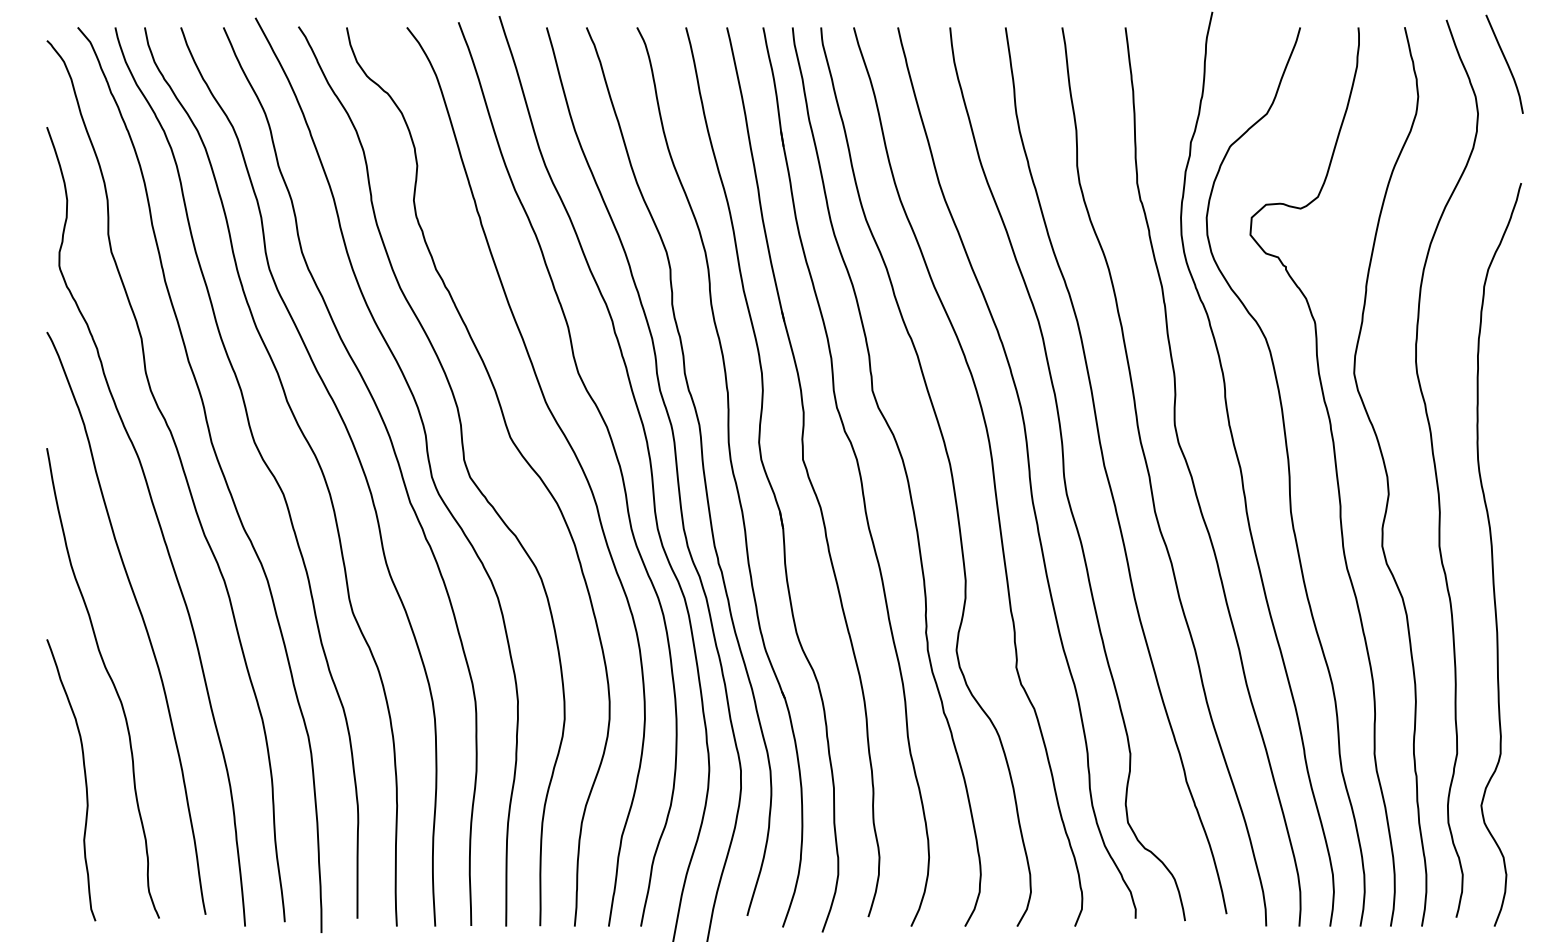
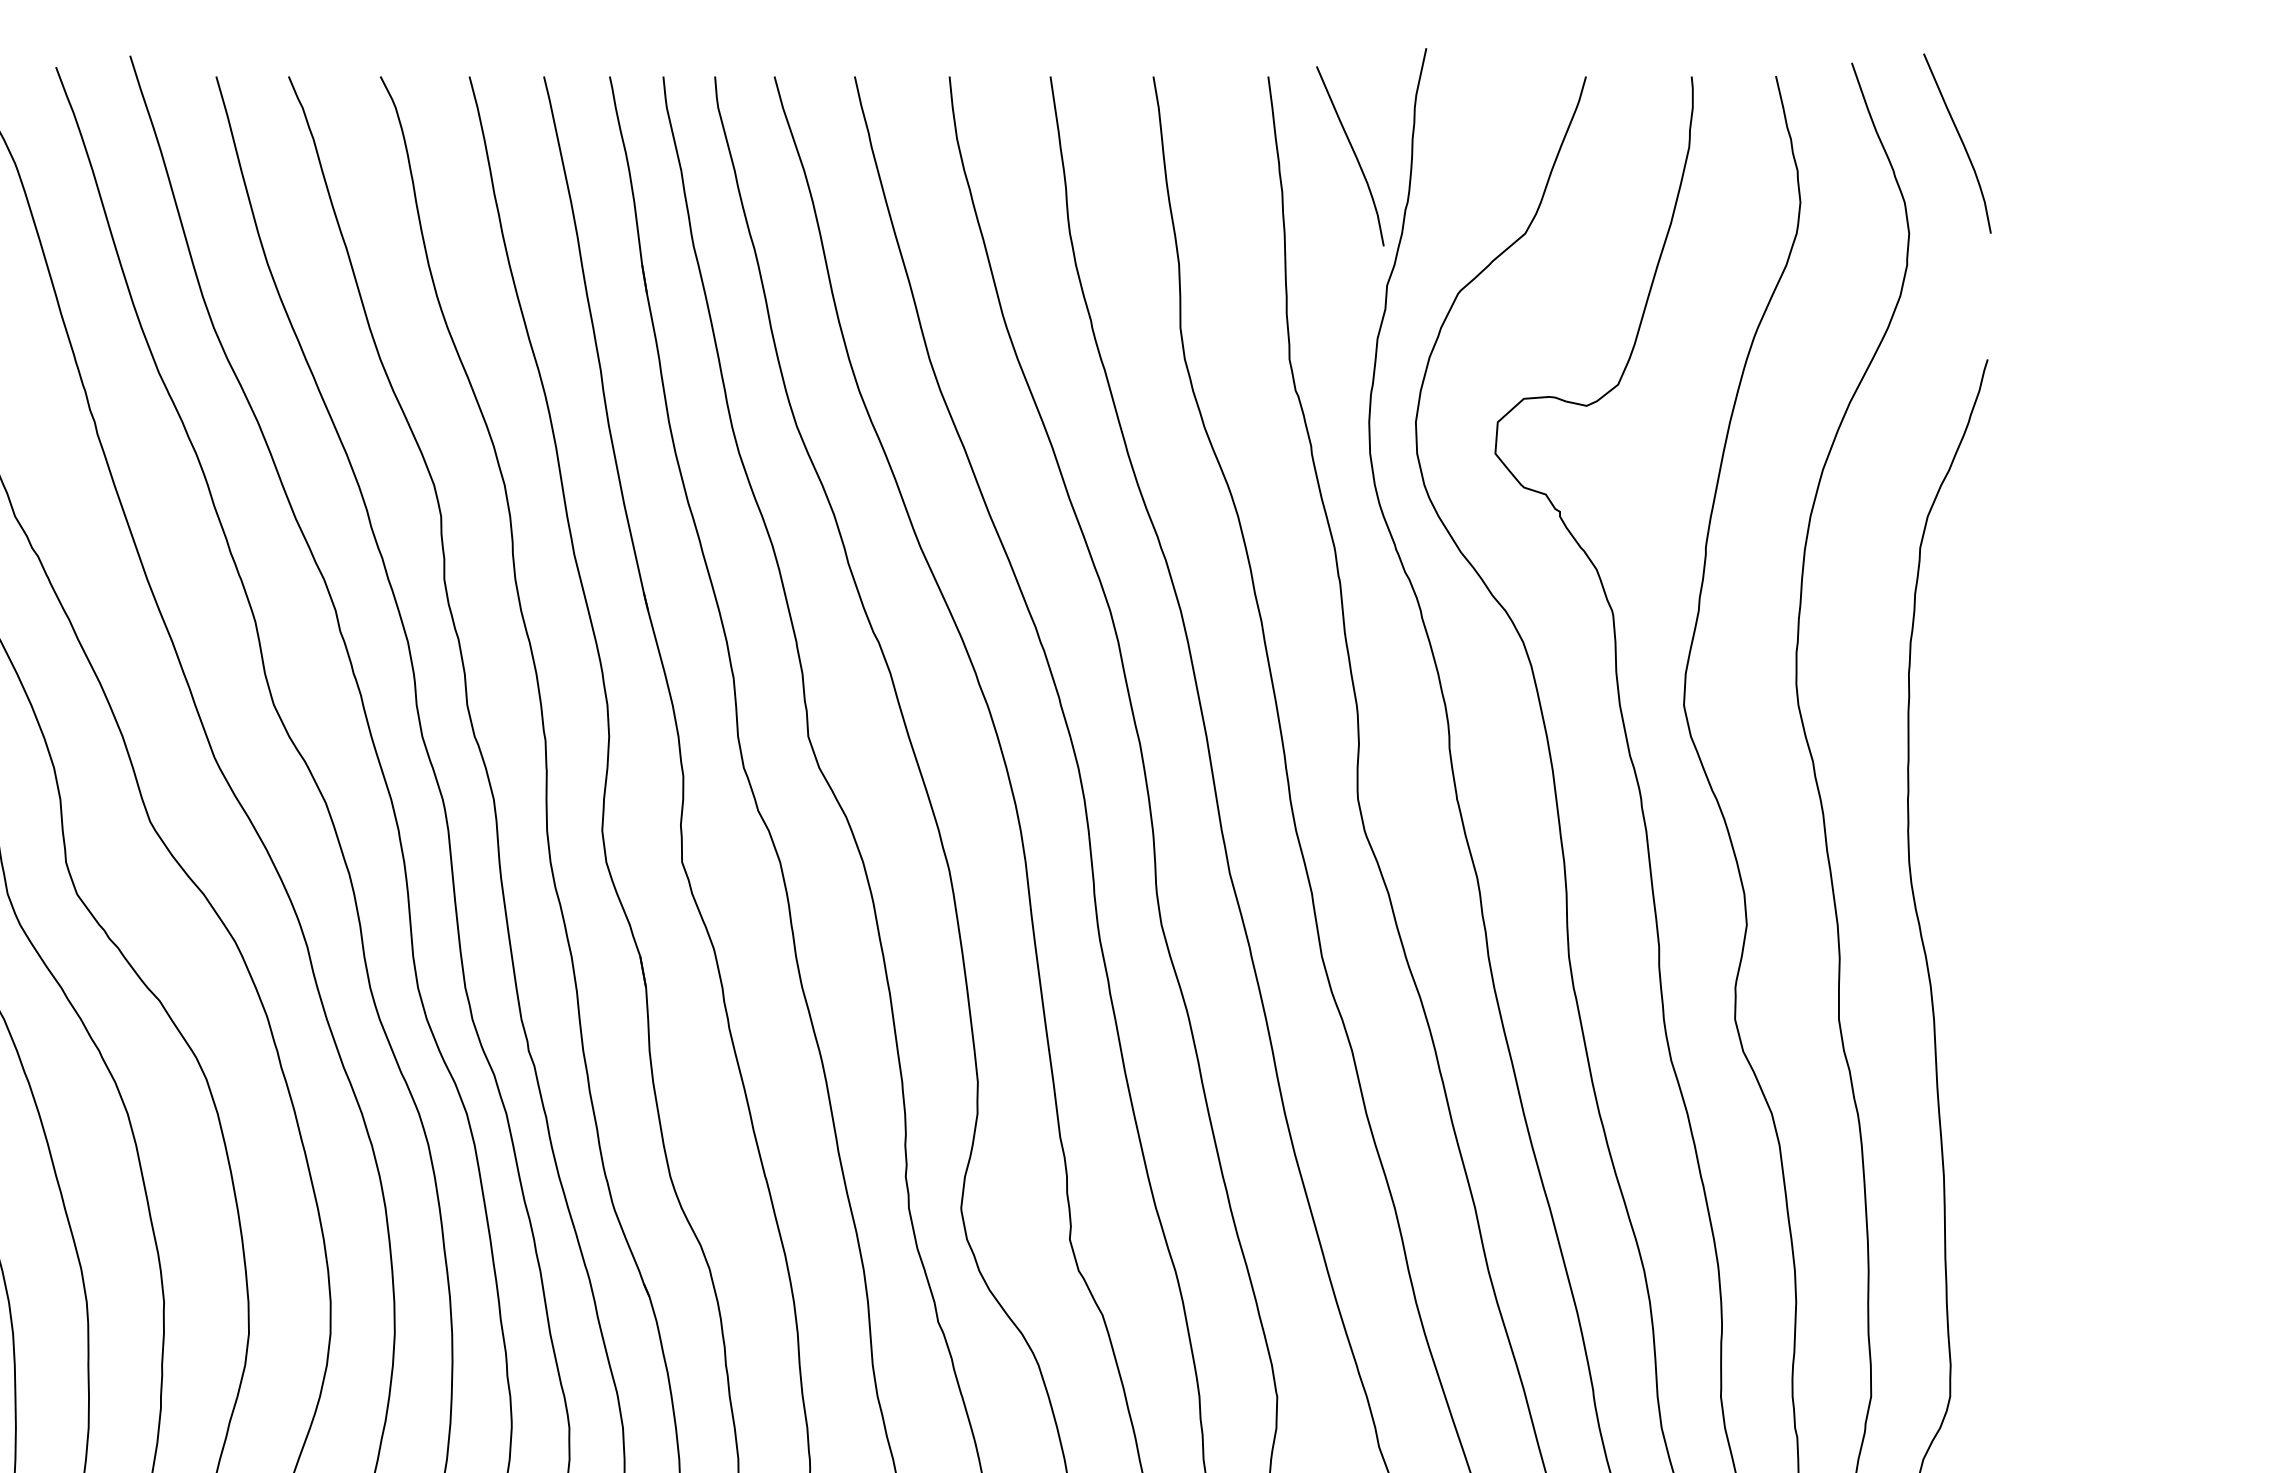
curve: (1171, 69) -> (1351, 152), added

